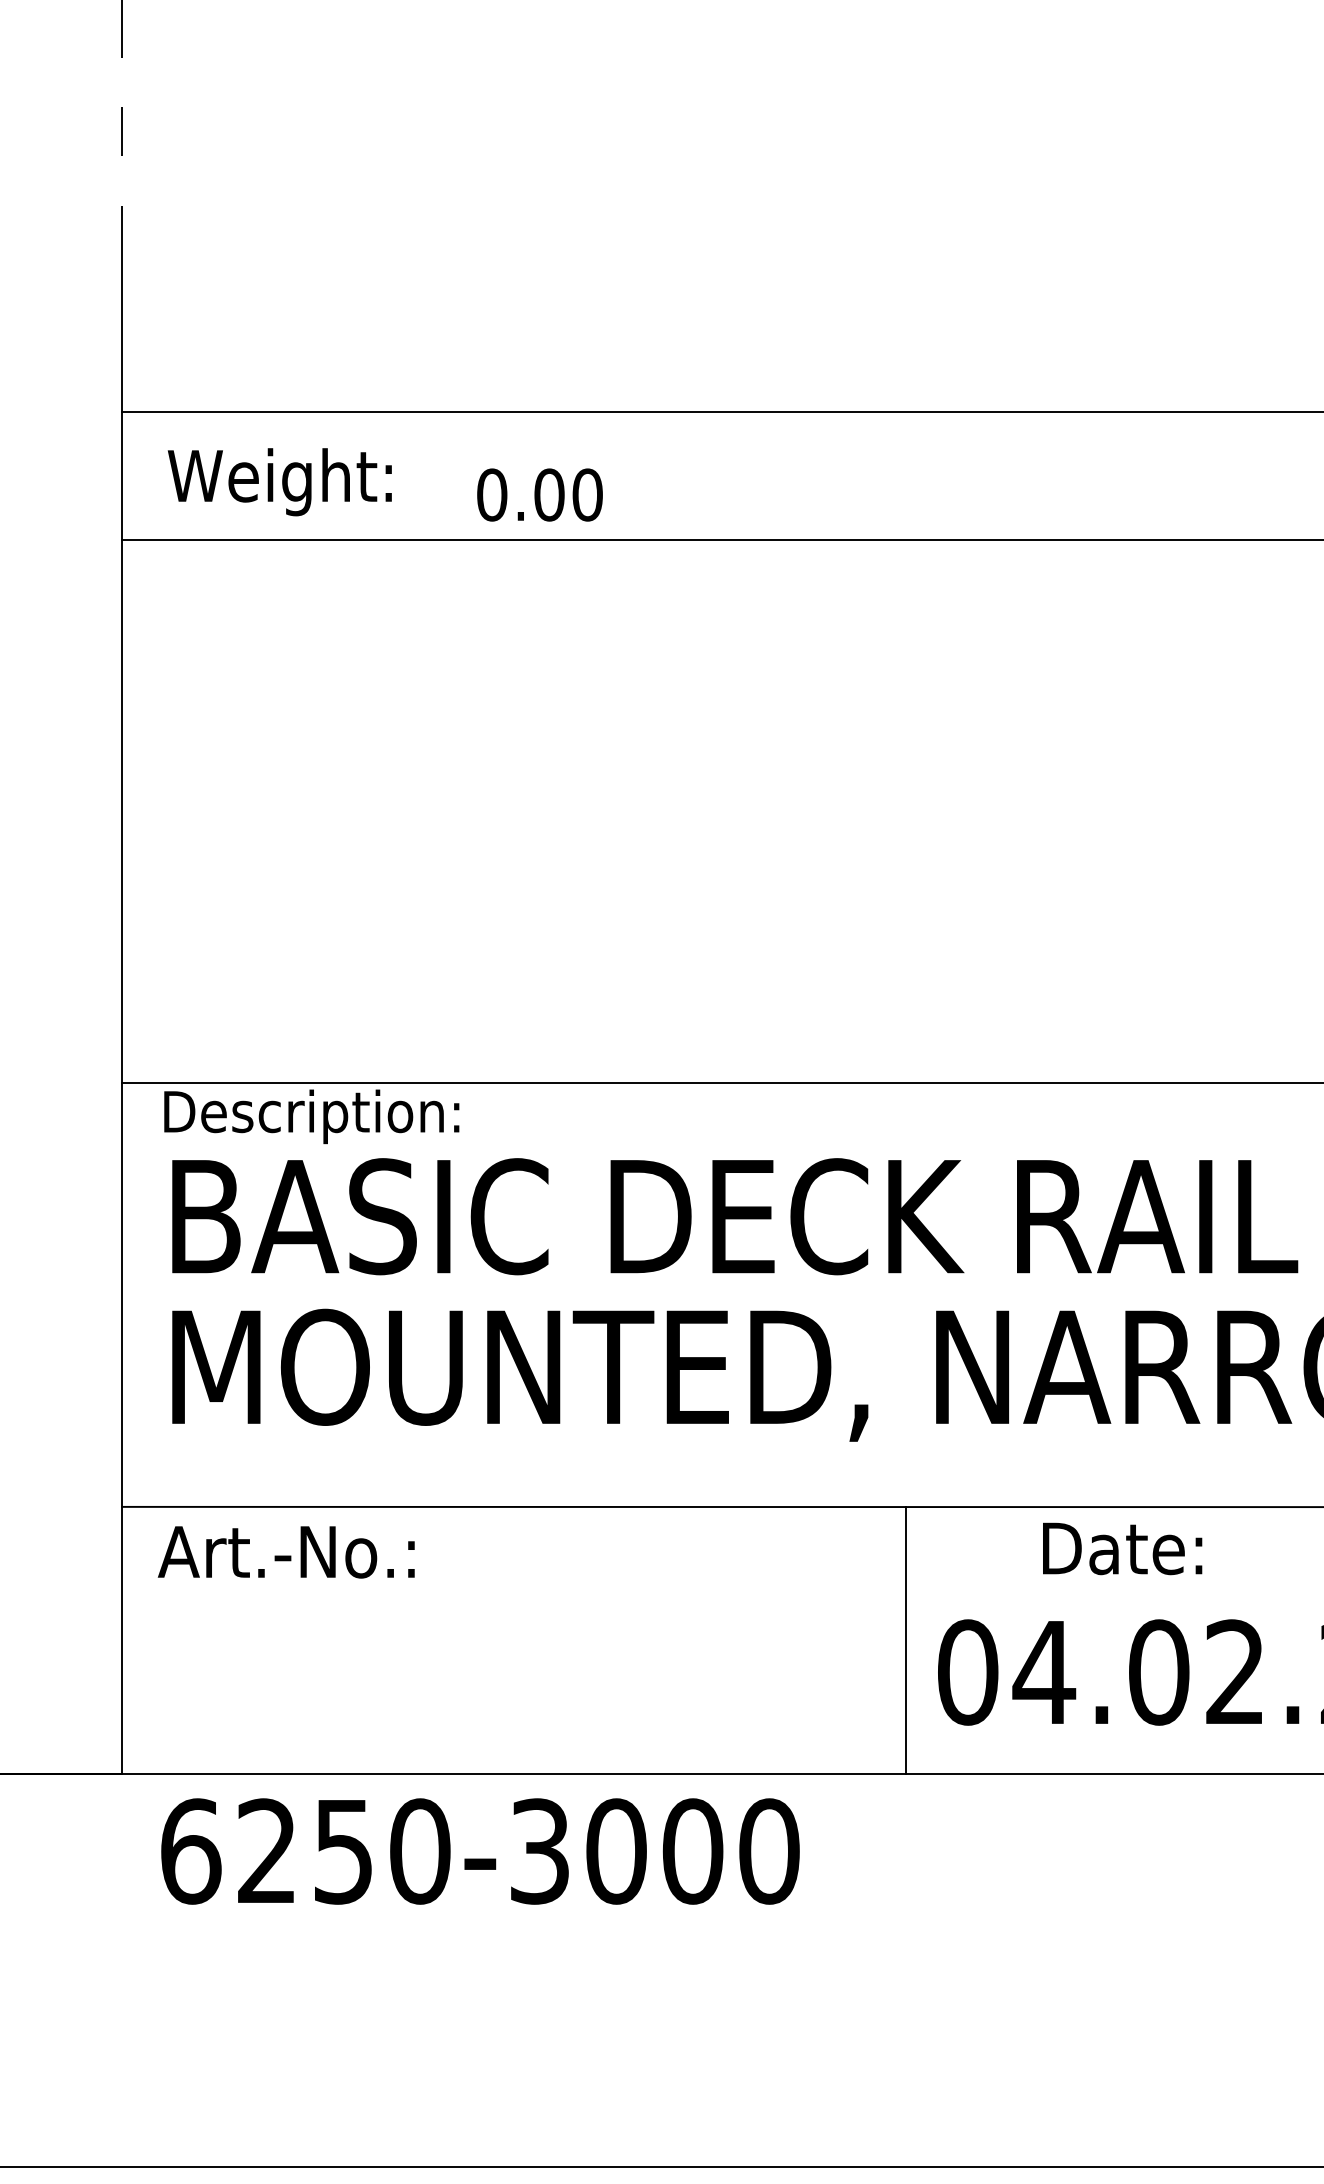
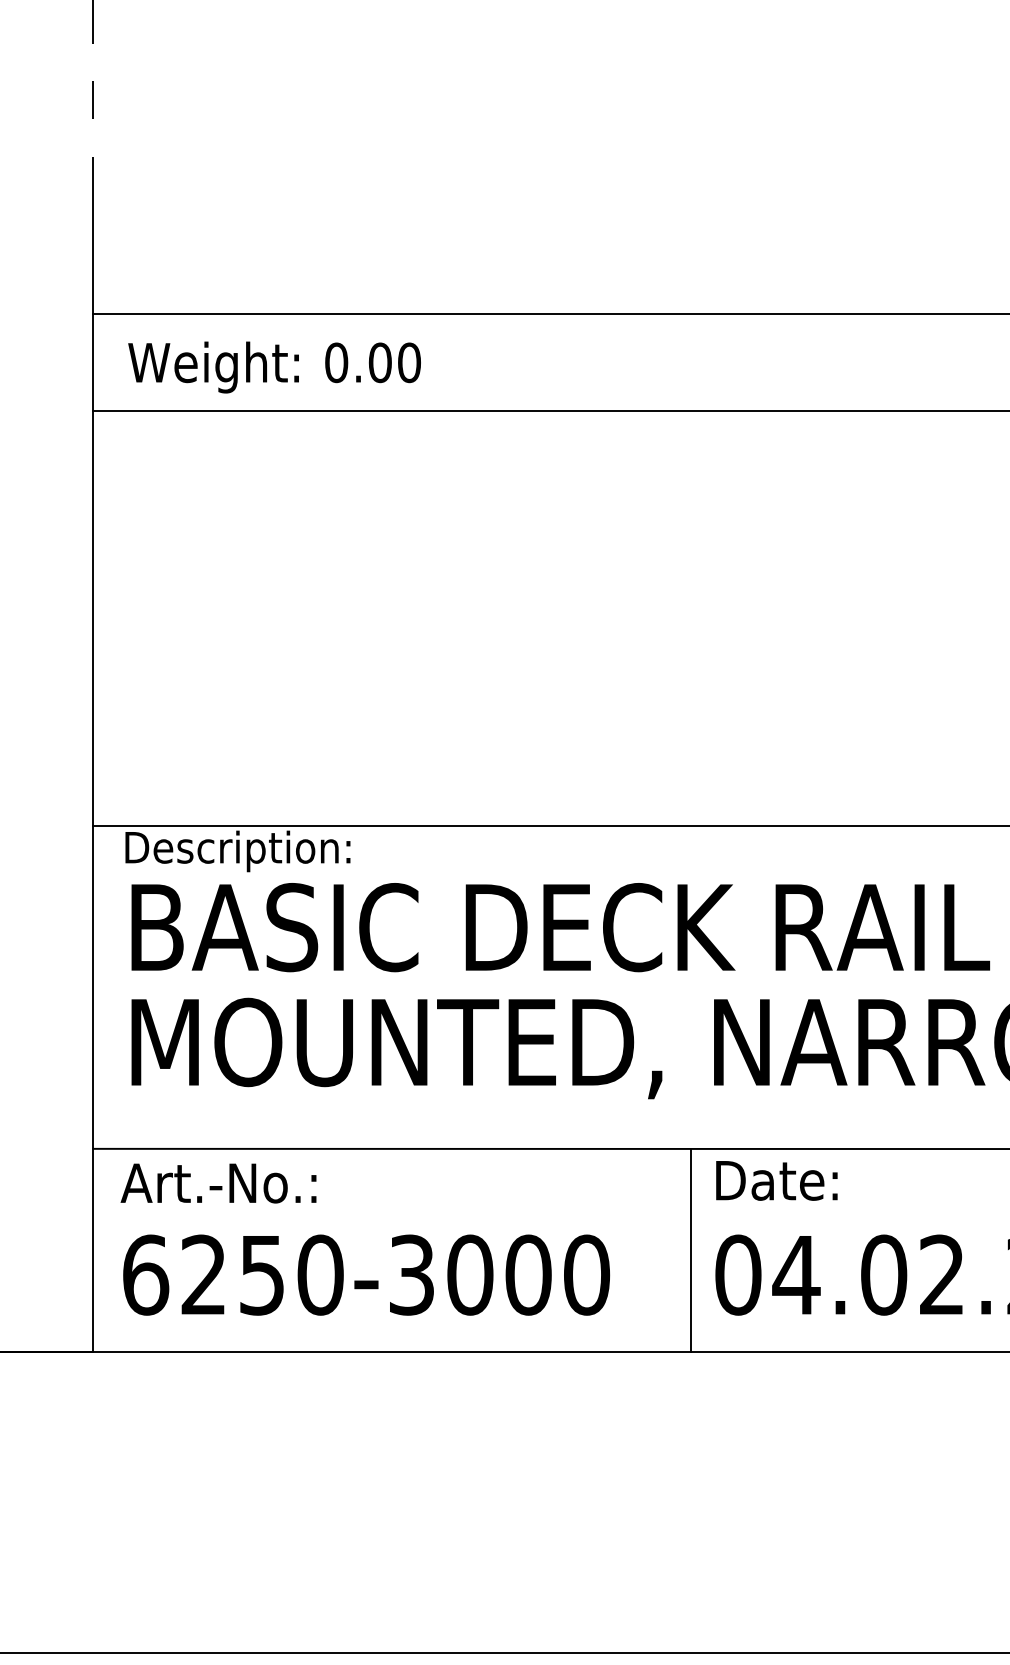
text: (539, 494) -> (372, 362), moved
part: (1122, 1548) -> (776, 1180), moved
text: (480, 1851) -> (366, 1275), moved

